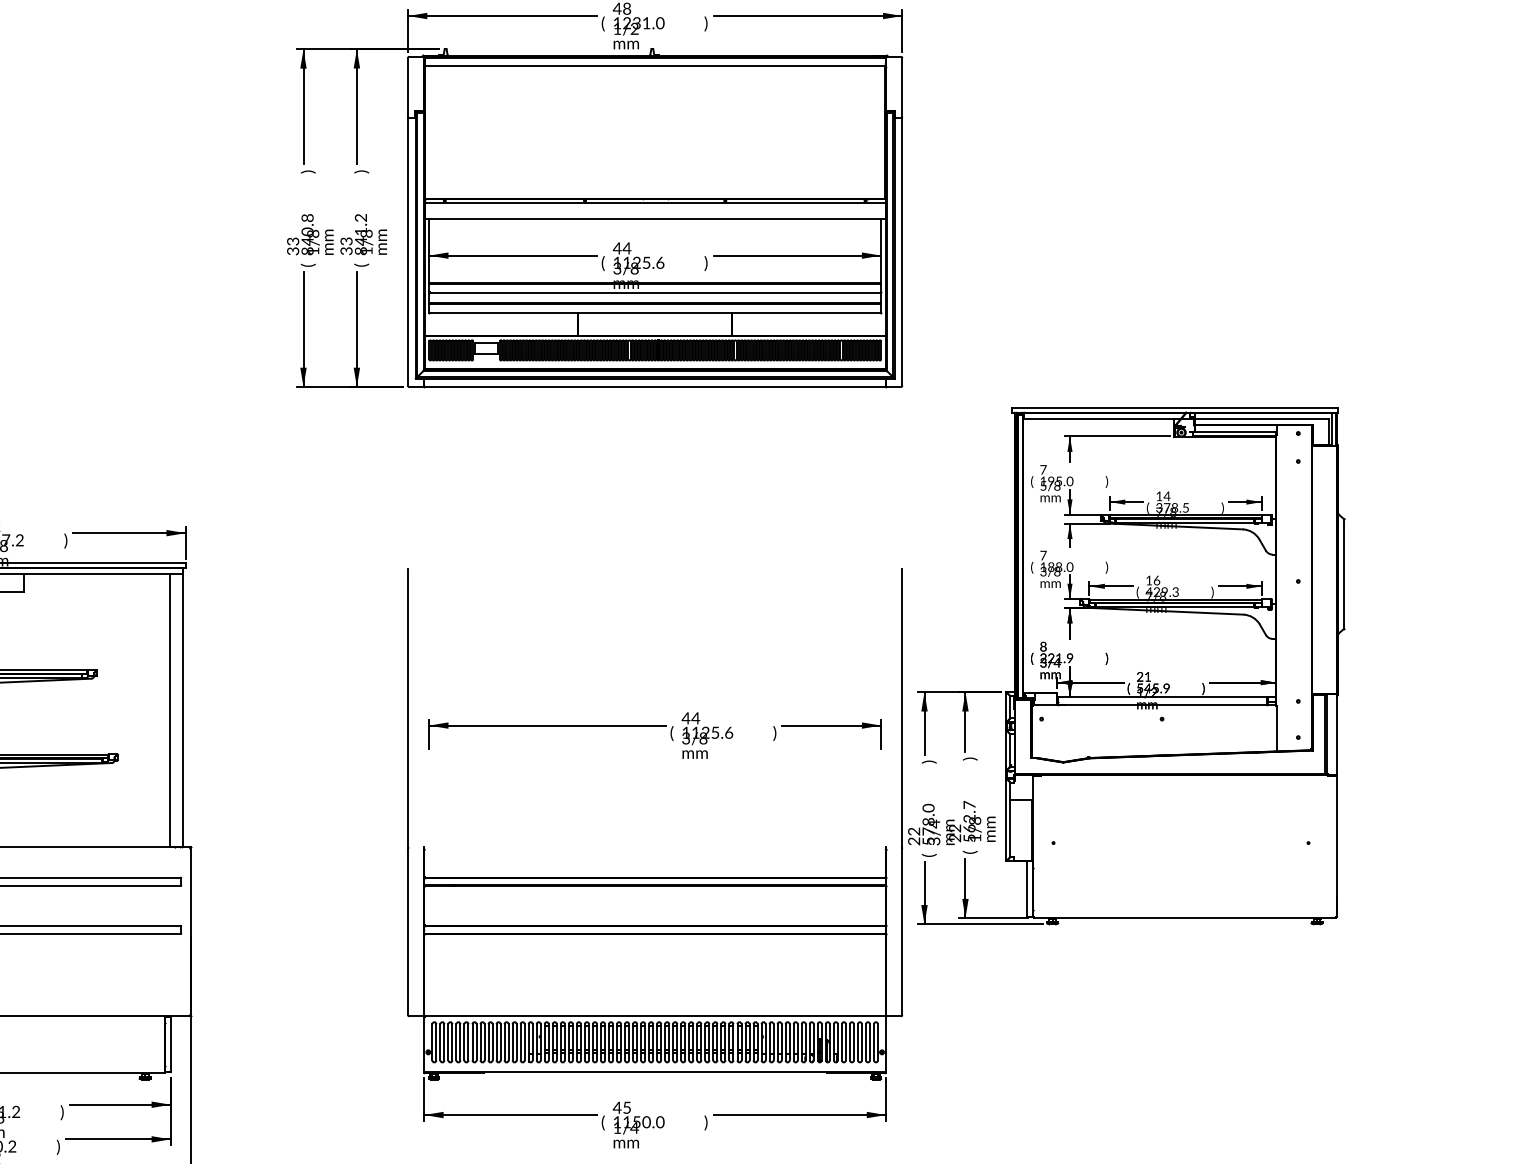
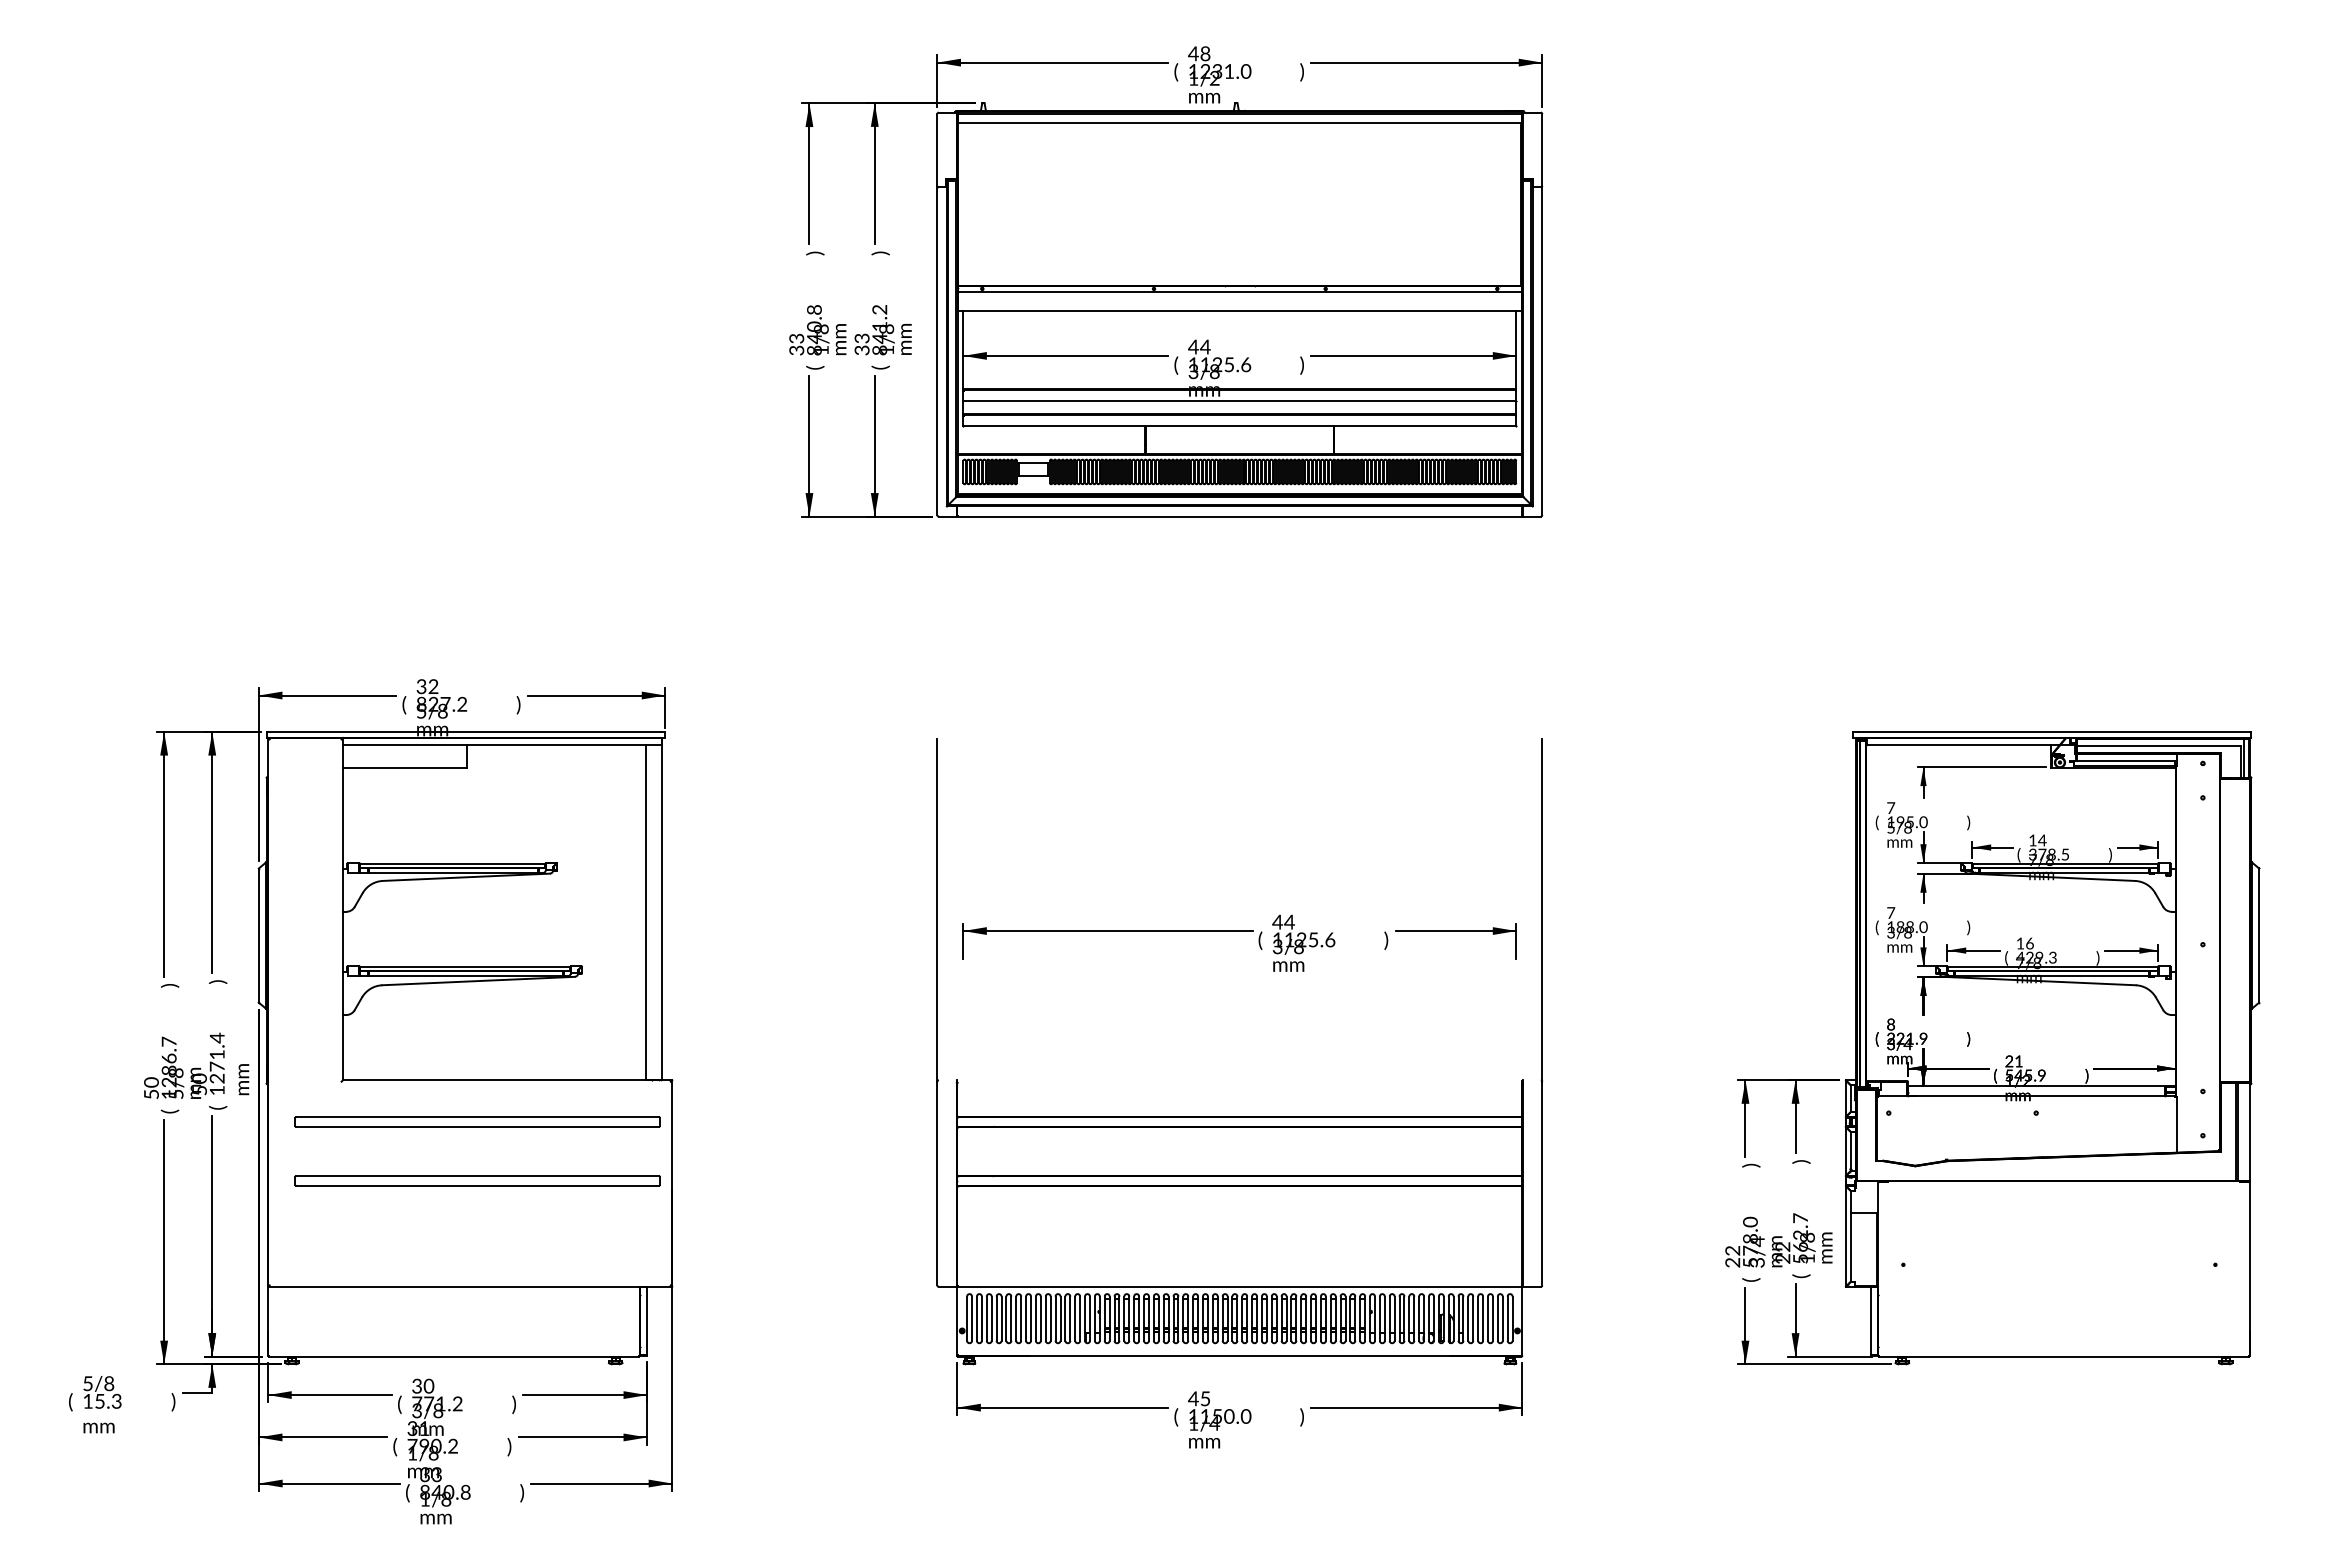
part: (1126, 666) -> (1992, 1048), moved

